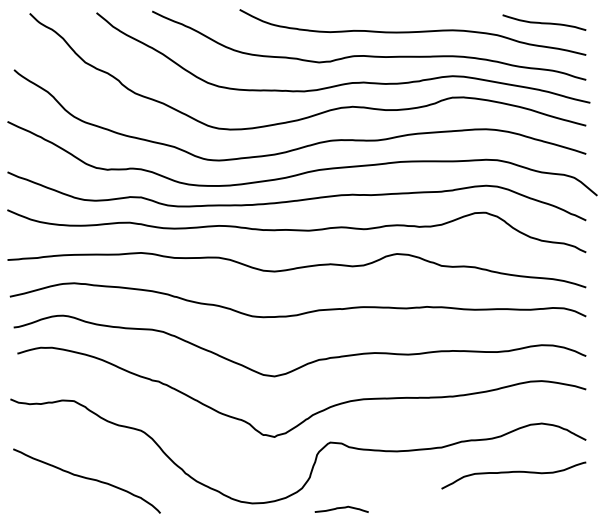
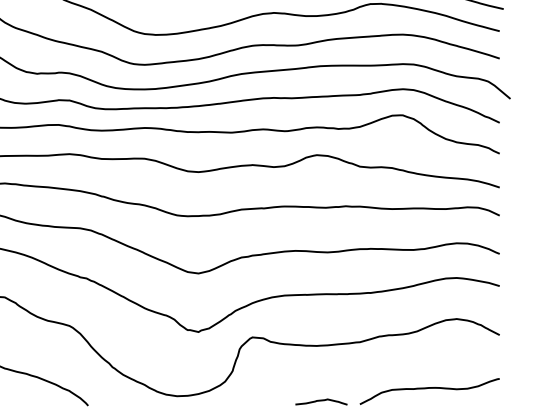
curve: (513, 472) -> (429, 388), moved
curve: (341, 508) -> (321, 401), moved

